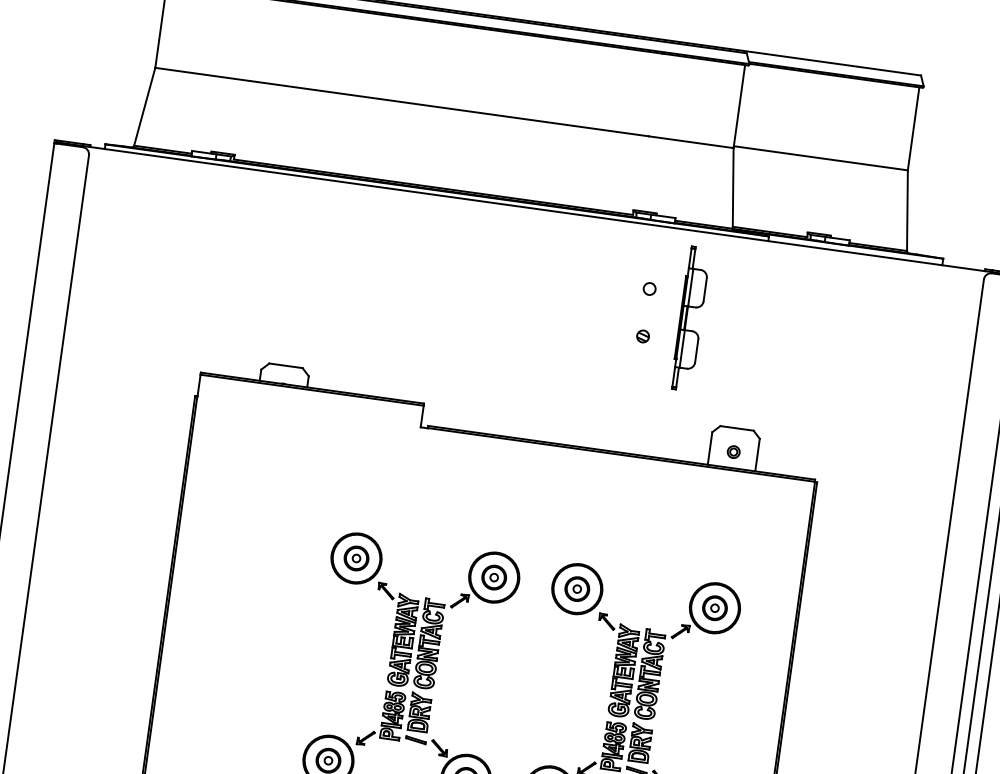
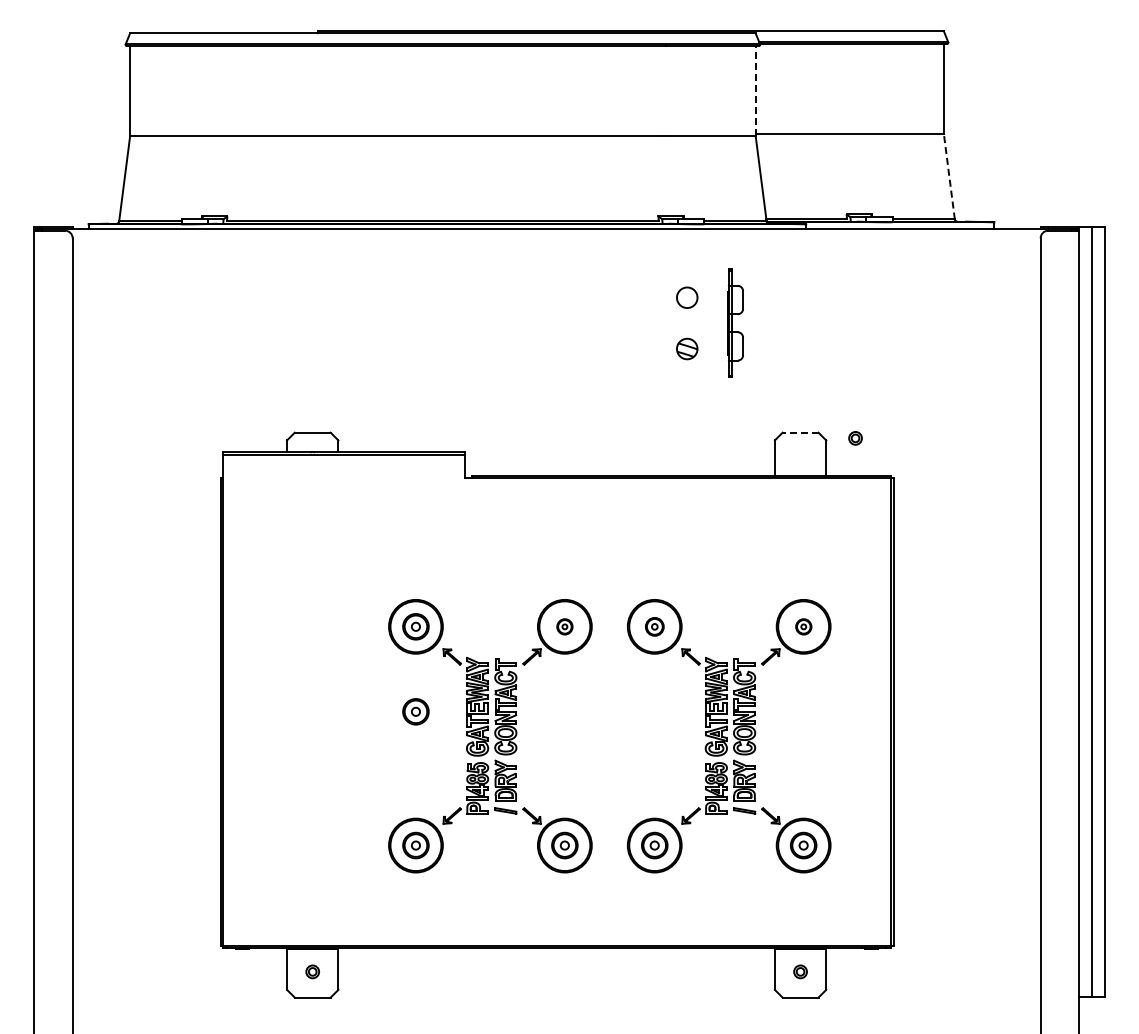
line: (739, 106) -> (755, 90), solid -> dashed
line: (907, 210) -> (949, 176), solid -> dashed
circle: (649, 288) -> (687, 297), size x1.6
part: (691, 318) -> (735, 322), size x0.7
part: (643, 336) -> (687, 348), size x1.6
line: (736, 428) -> (800, 432), solid -> dashed
part: (733, 452) -> (855, 438), moved
part: (493, 577) -> (564, 626), size x0.6
part: (577, 588) -> (654, 626), size x0.7
part: (714, 607) -> (803, 626), size x0.6
part: (345, 636) -> (415, 711), added

